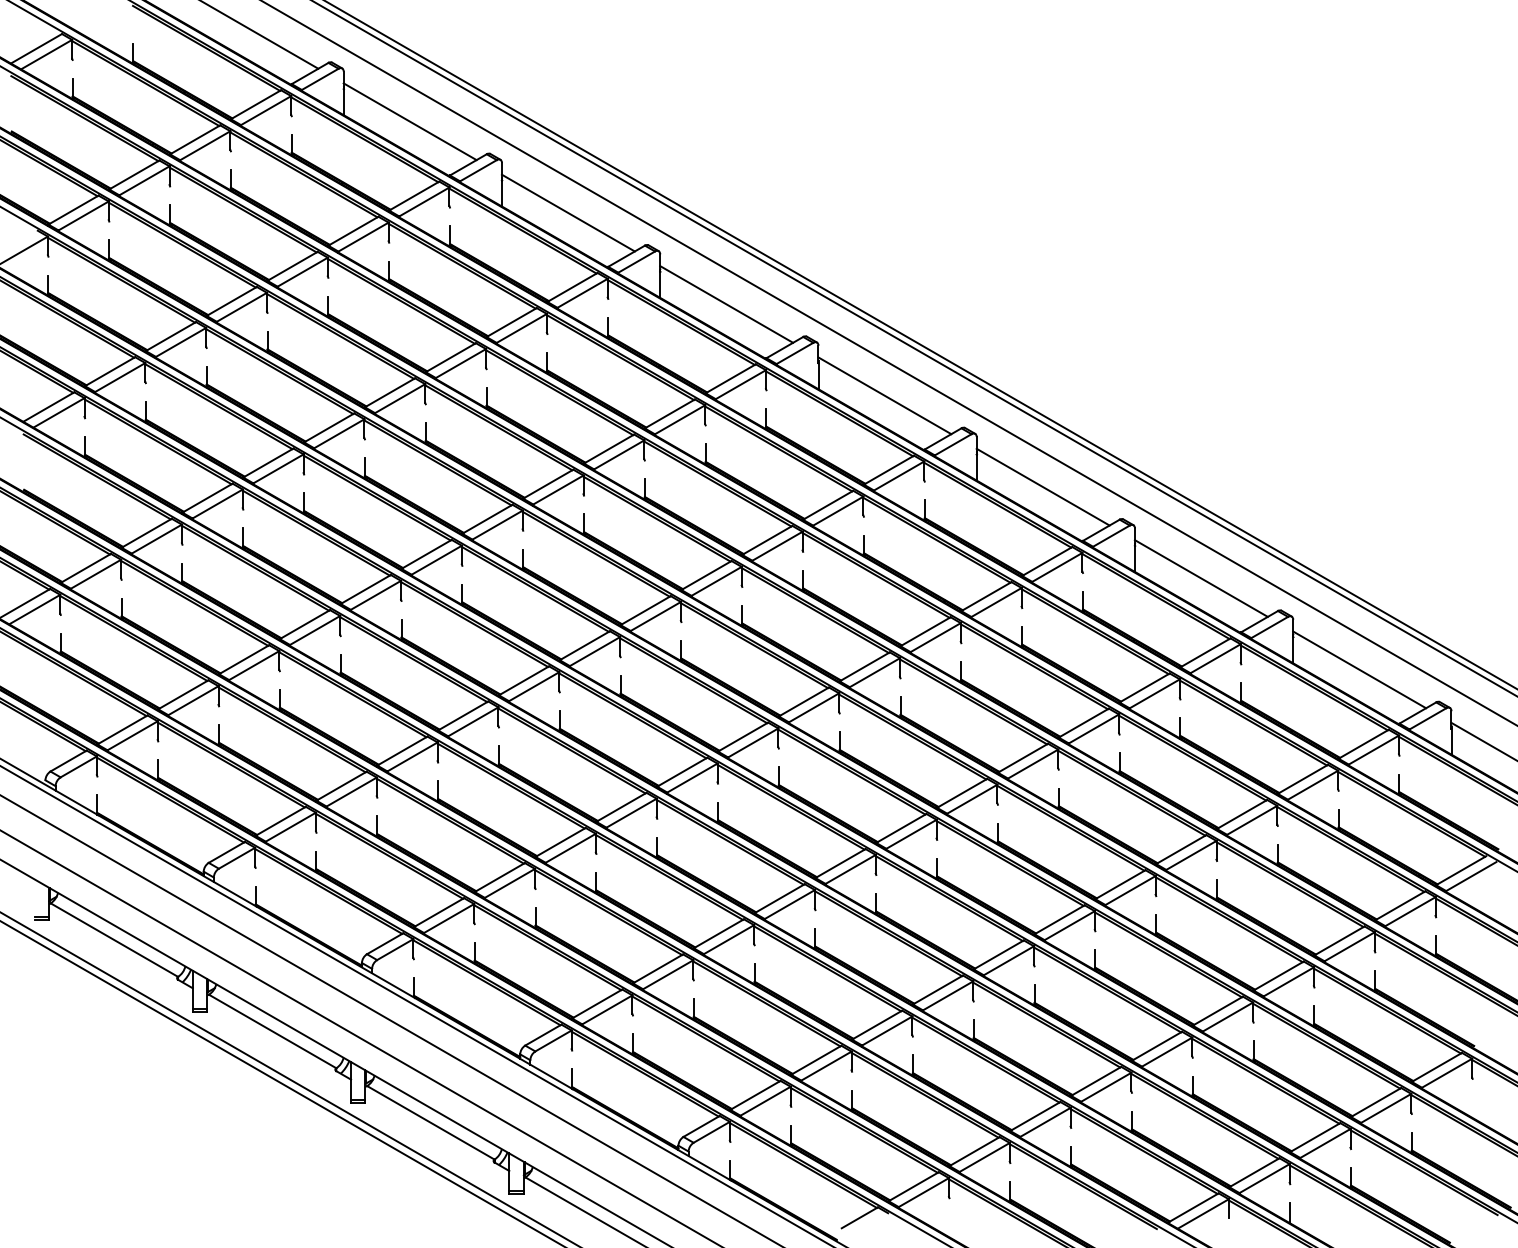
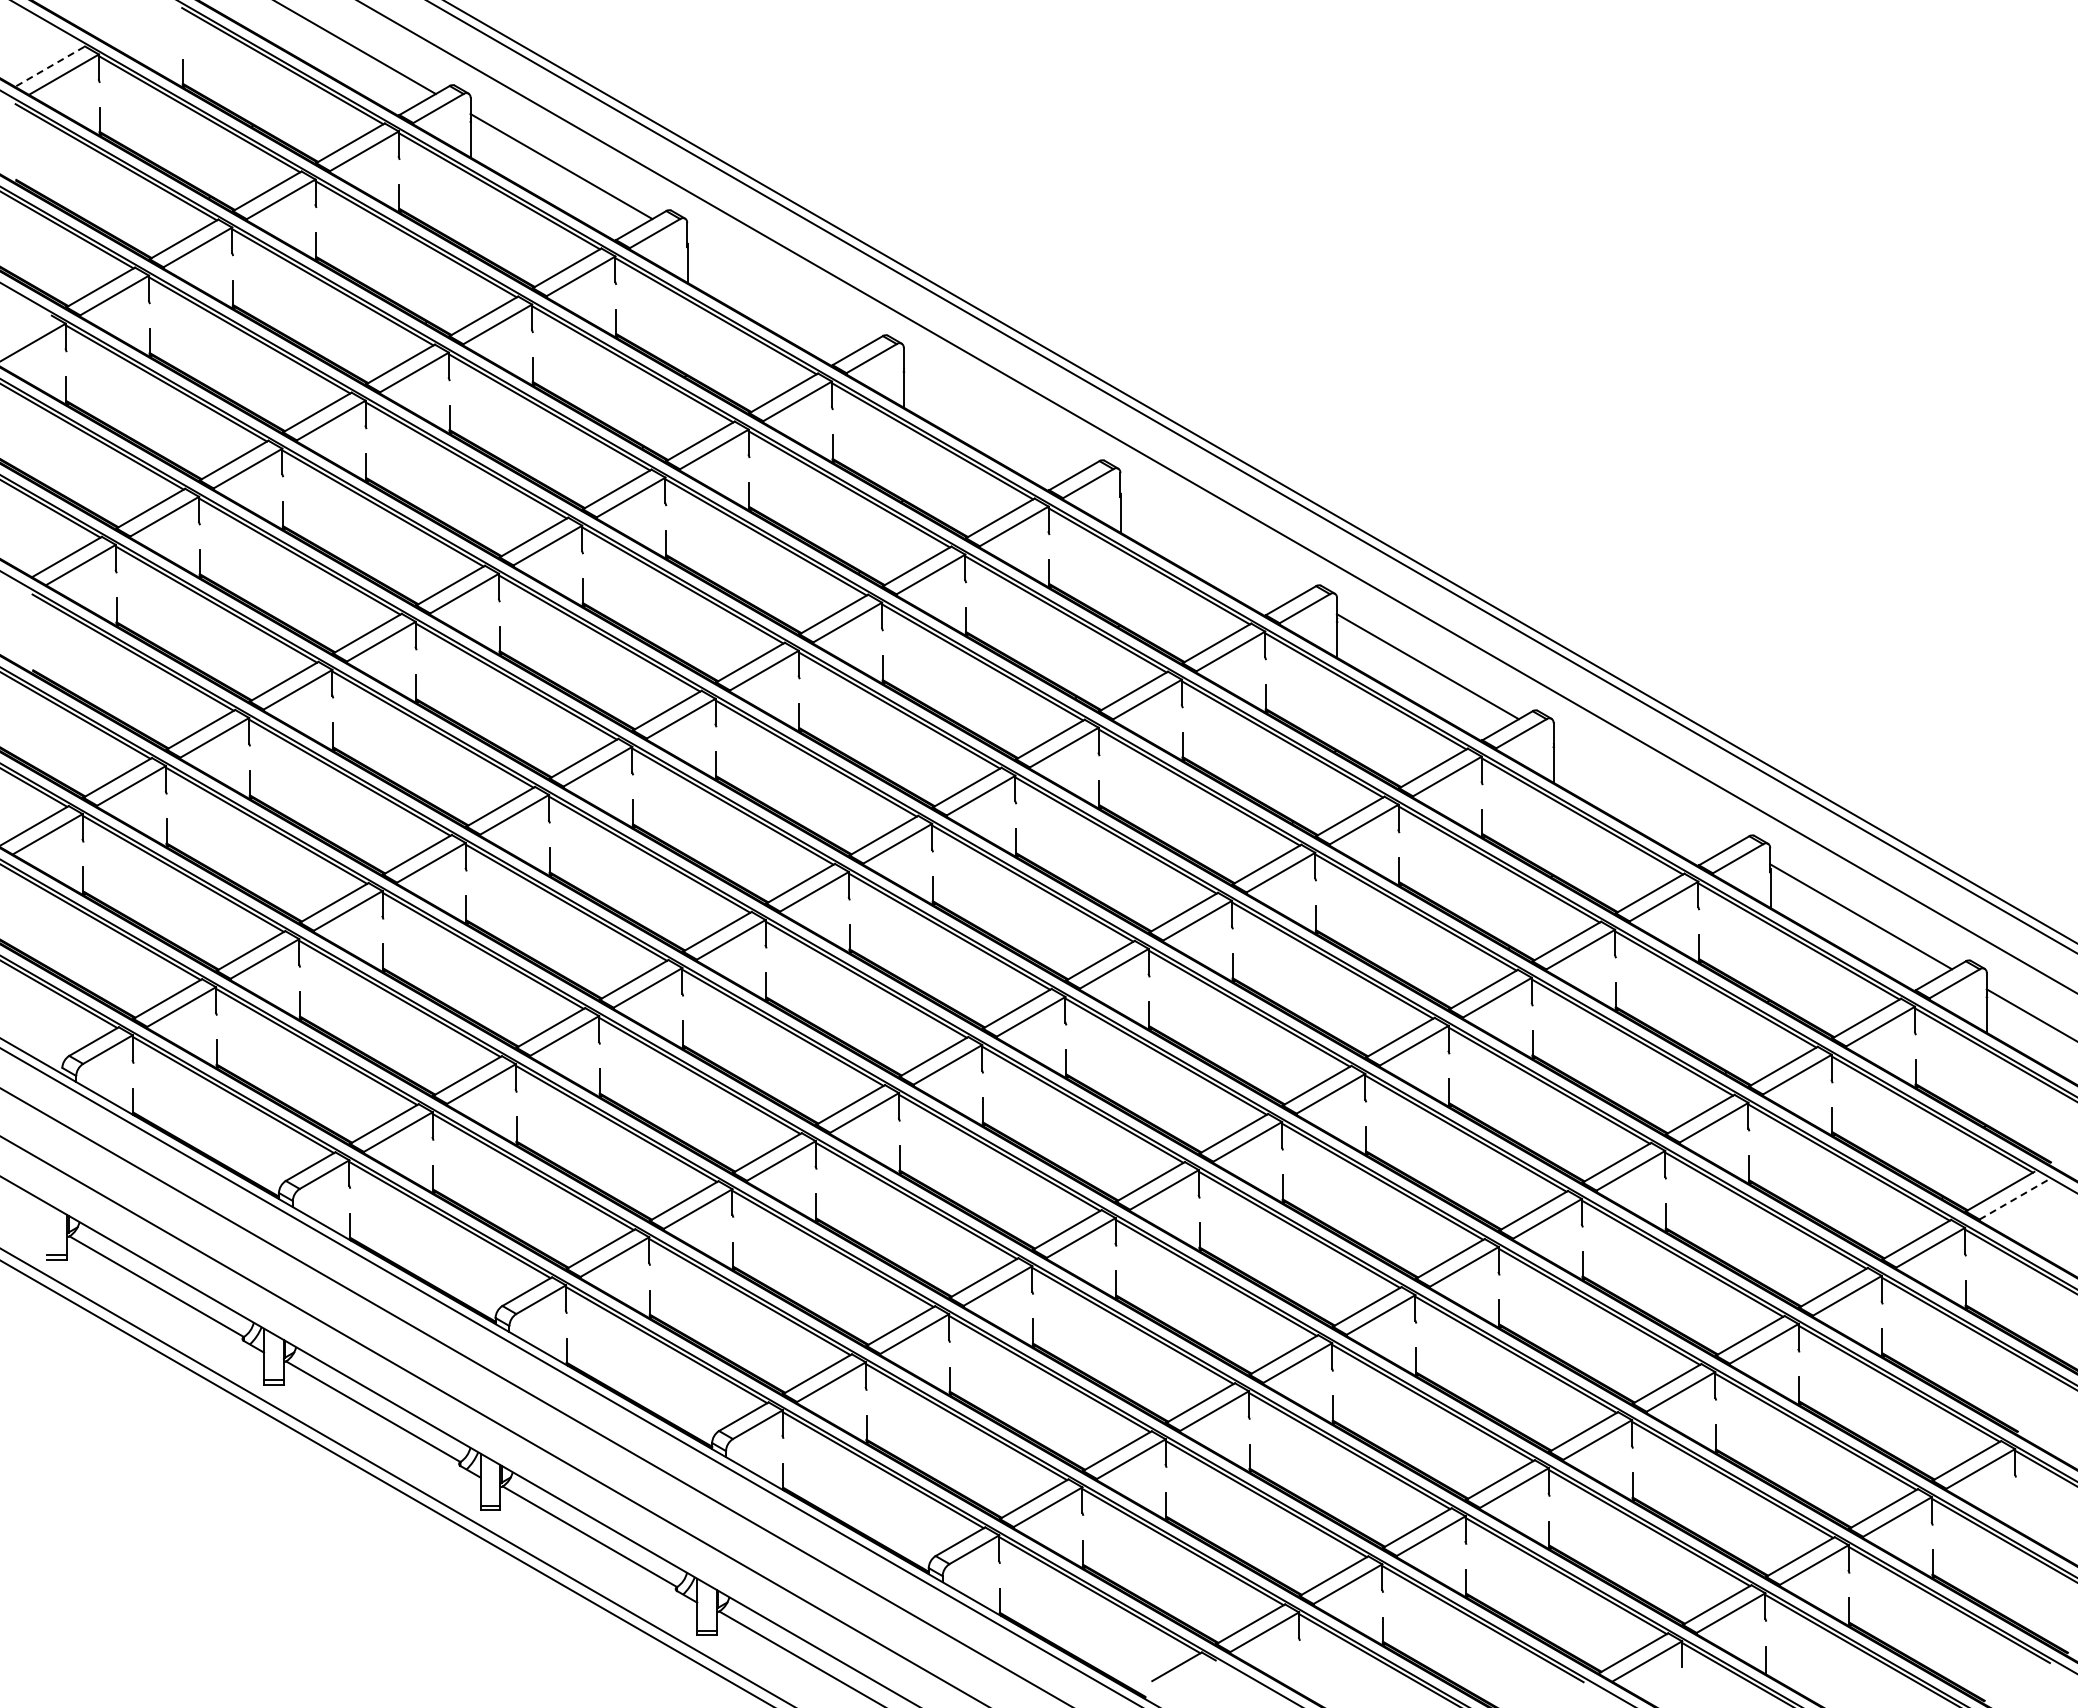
line: (36, 48) -> (50, 66), solid -> dashed
line: (568, 213) -> (778, 291), removed
line: (726, 304) -> (994, 416), removed
line: (885, 395) -> (1211, 541), removed
line: (1201, 578) -> (1644, 791), removed
line: (1470, 876) -> (2013, 1199), solid -> dashed

